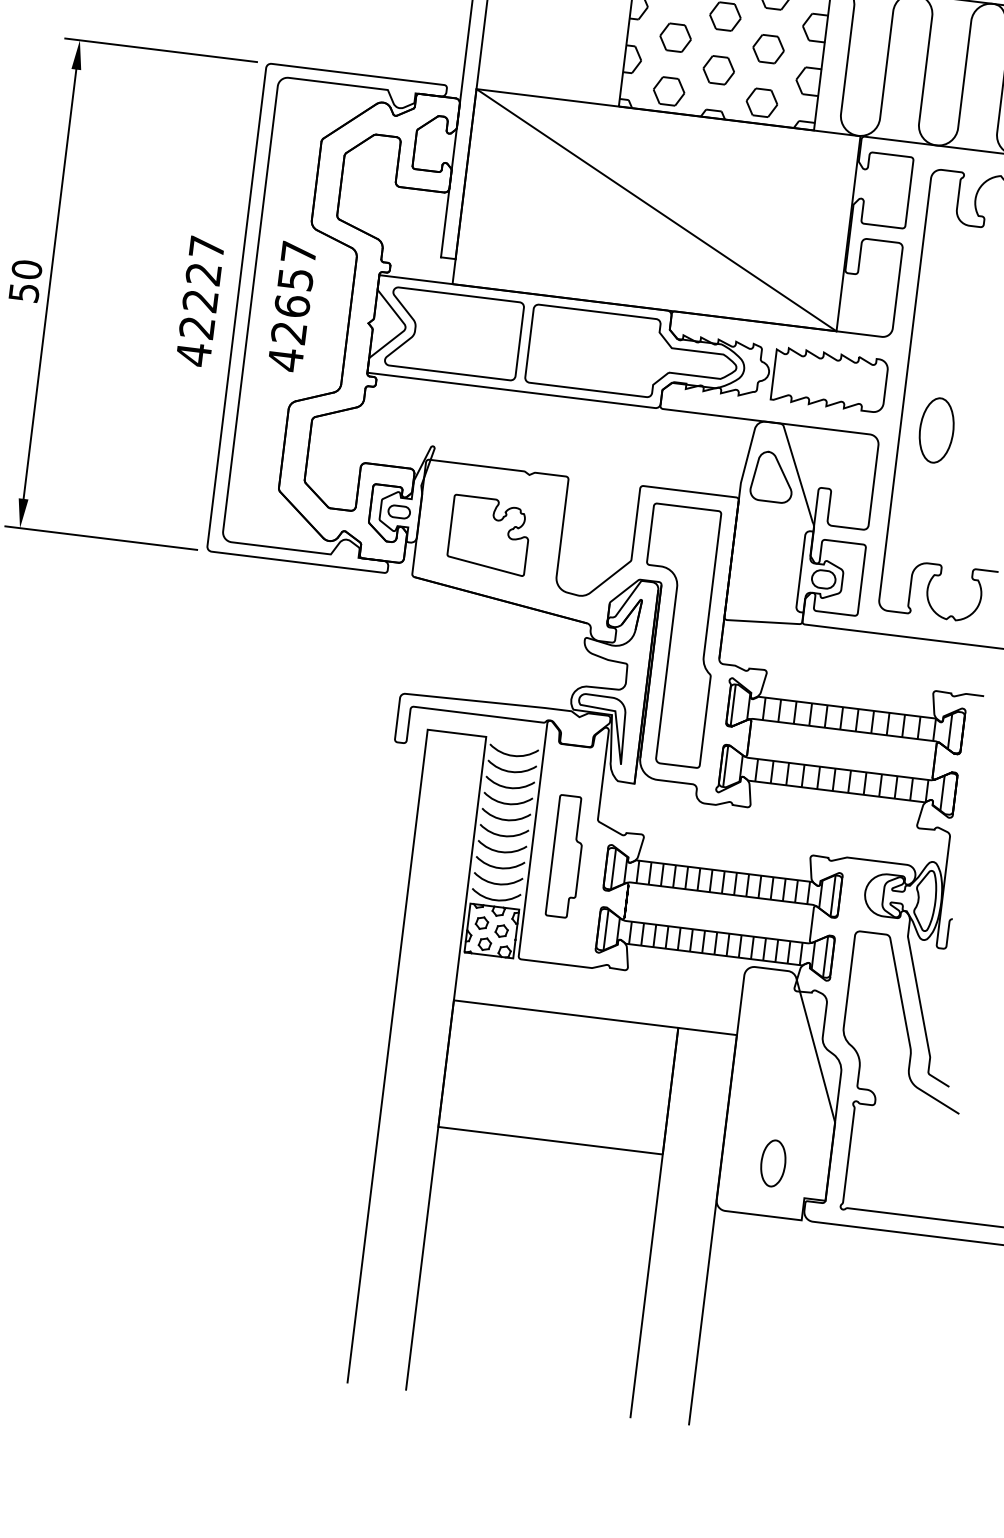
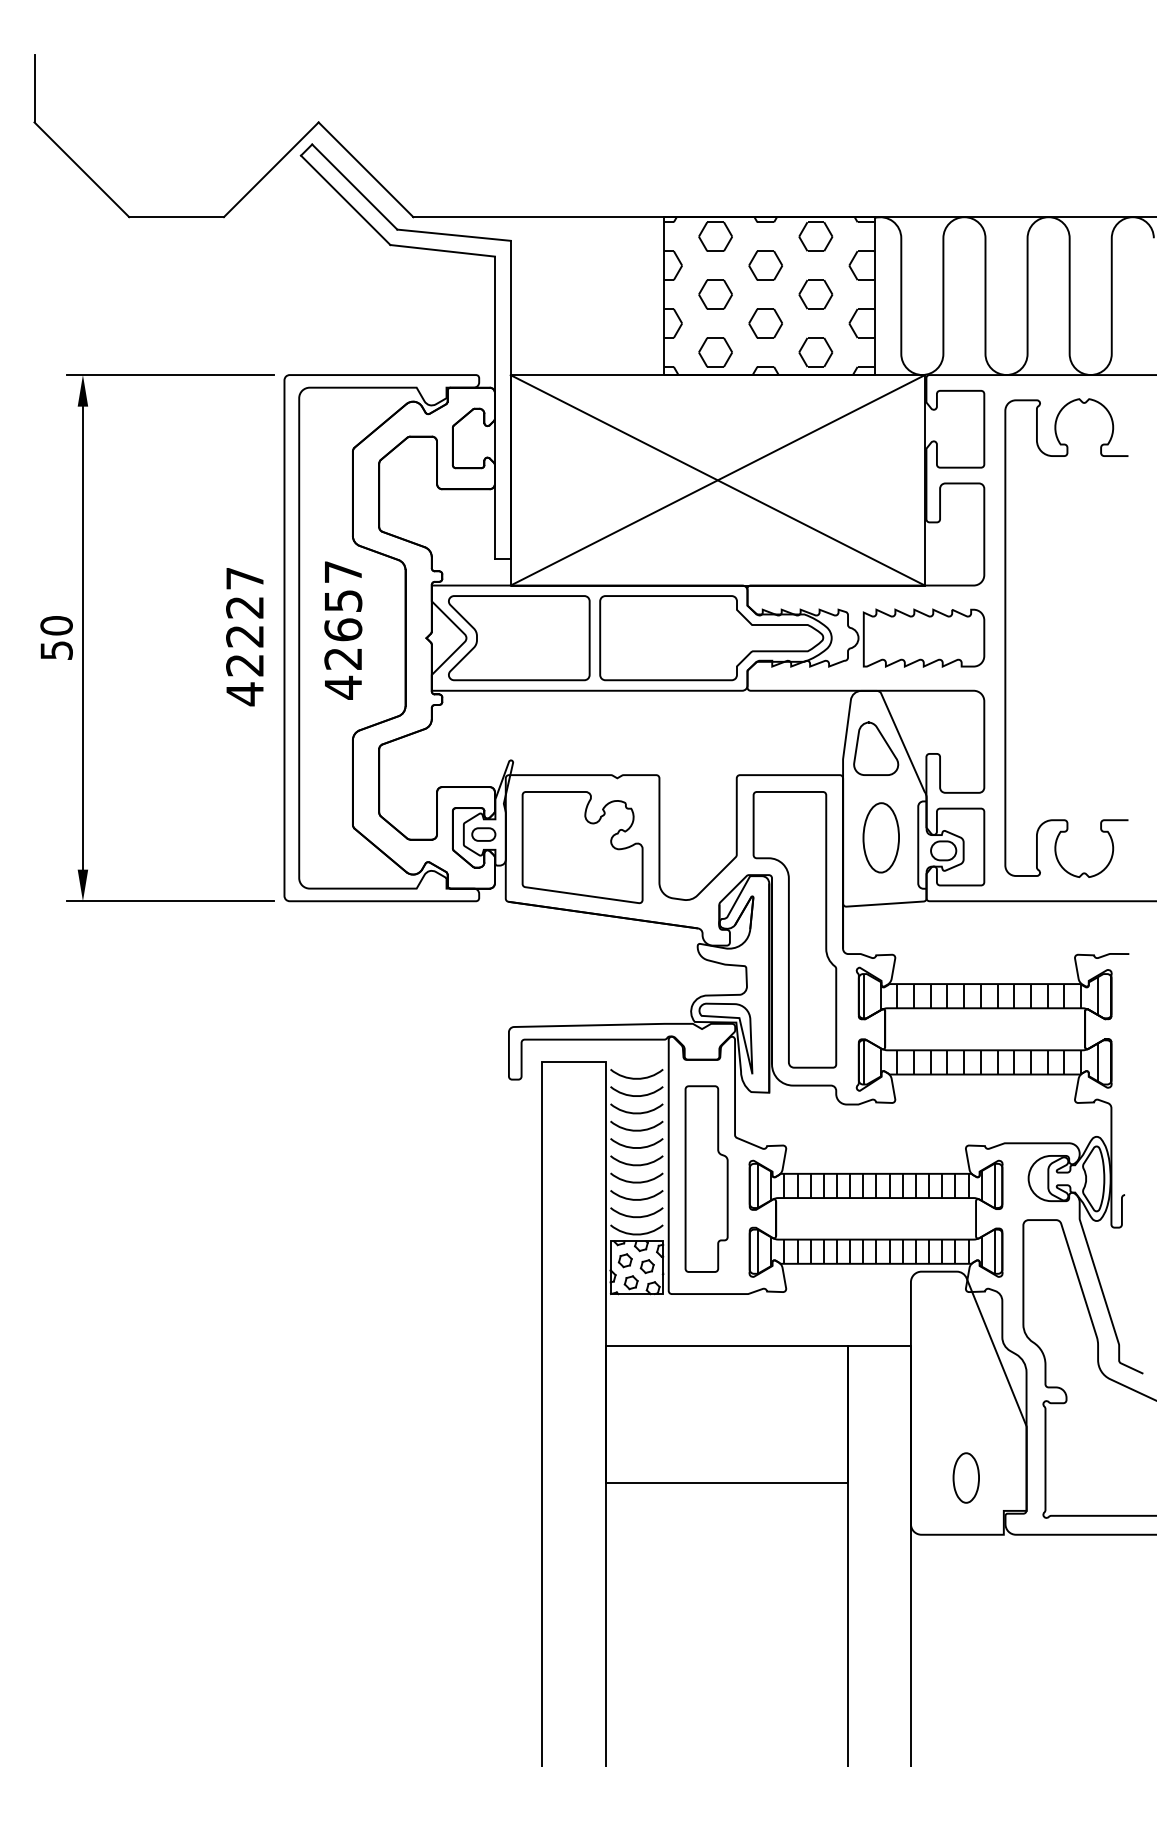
line: (656, 210) -> (717, 480), added
part: (936, 430) -> (880, 837), moved
part: (489, 535) -> (582, 847), size x1.43
part: (566, 856) -> (706, 1178), size x1.43

